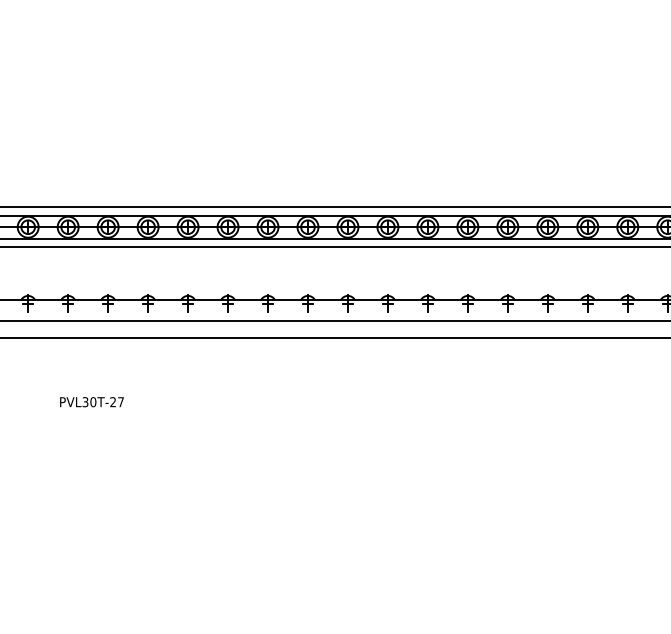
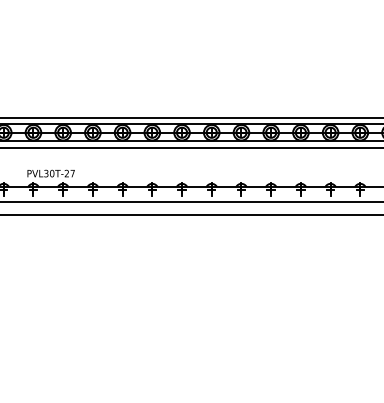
text: (91, 402) -> (50, 173), moved

